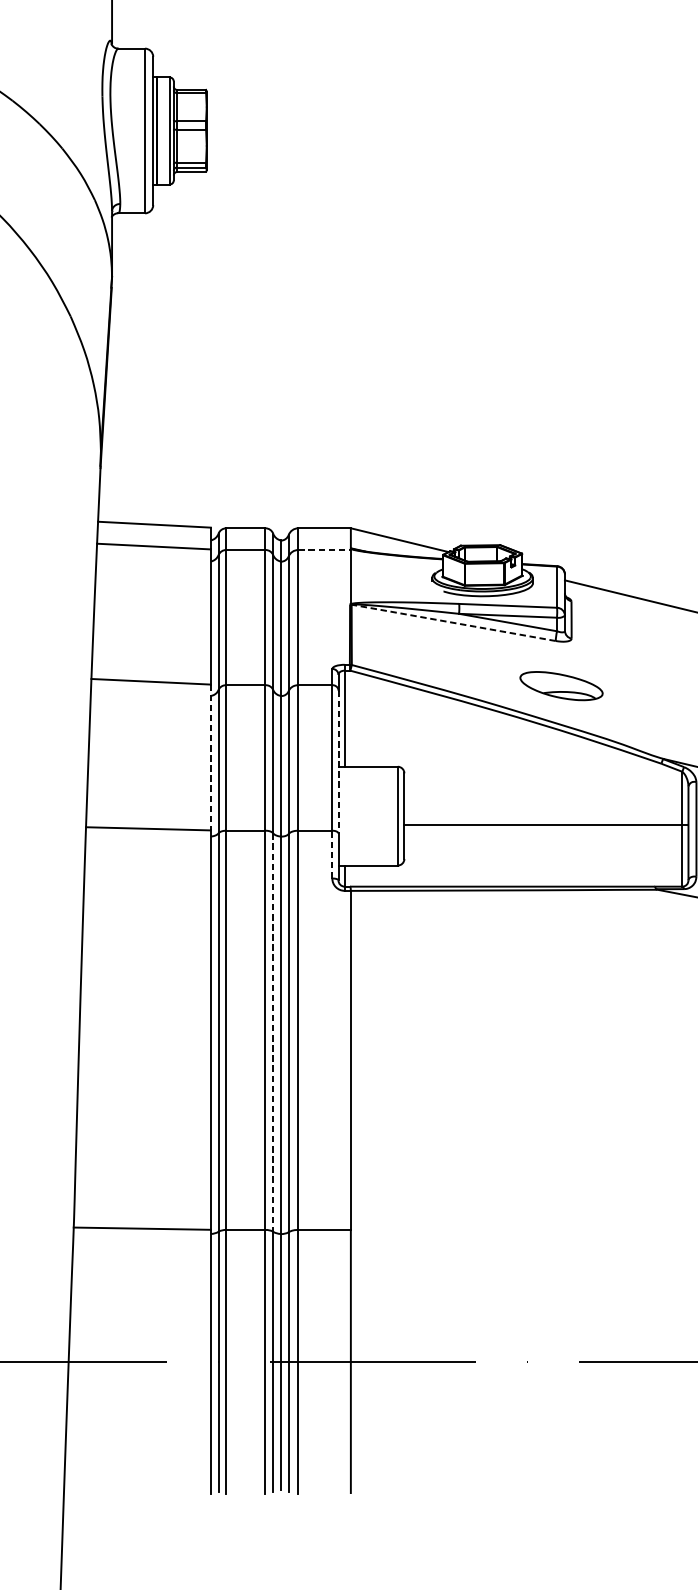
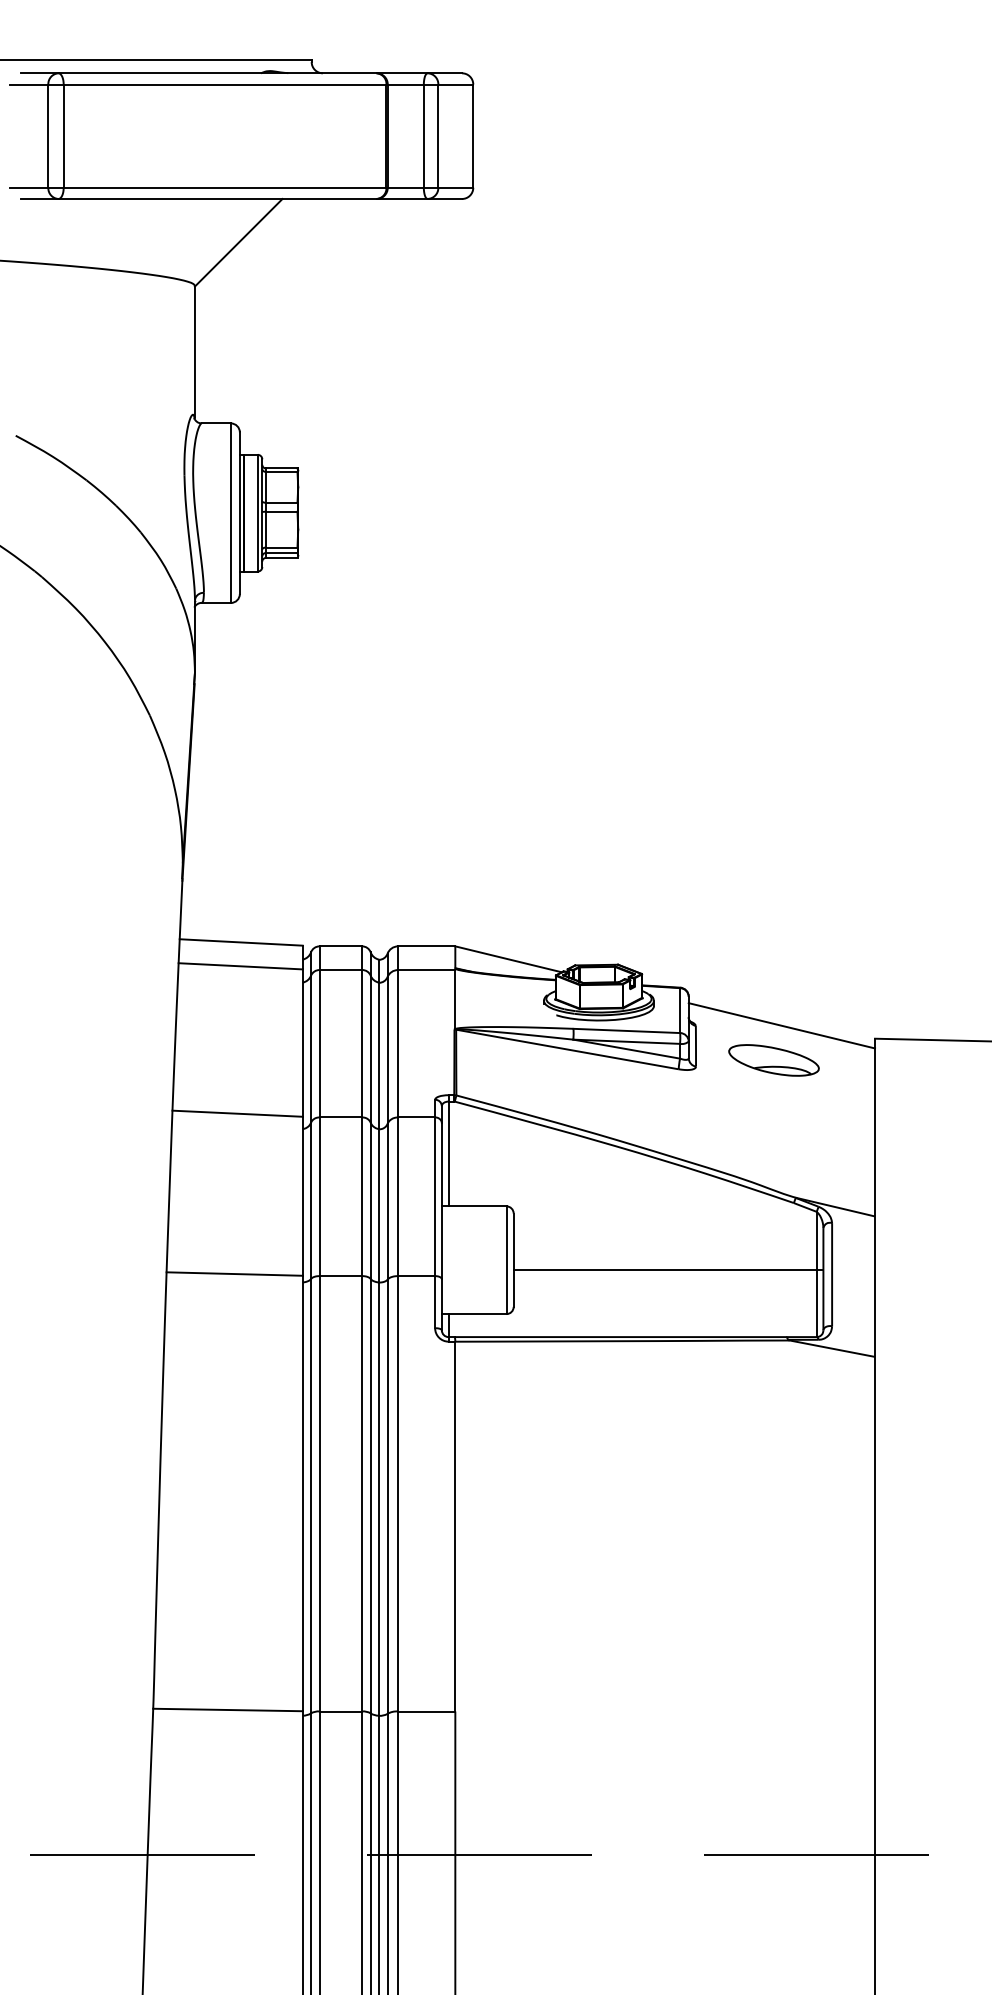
line: (324, 550) -> (426, 970), dashed -> solid
line: (454, 622) -> (568, 1049), dashed -> solid
part: (561, 686) -> (773, 1060), moved
line: (210, 757) -> (302, 1196), dashed -> solid
line: (338, 762) -> (441, 1201), dashed -> solid
line: (332, 854) -> (435, 1301), dashed -> solid
line: (273, 1032) -> (370, 1496), dashed -> solid

